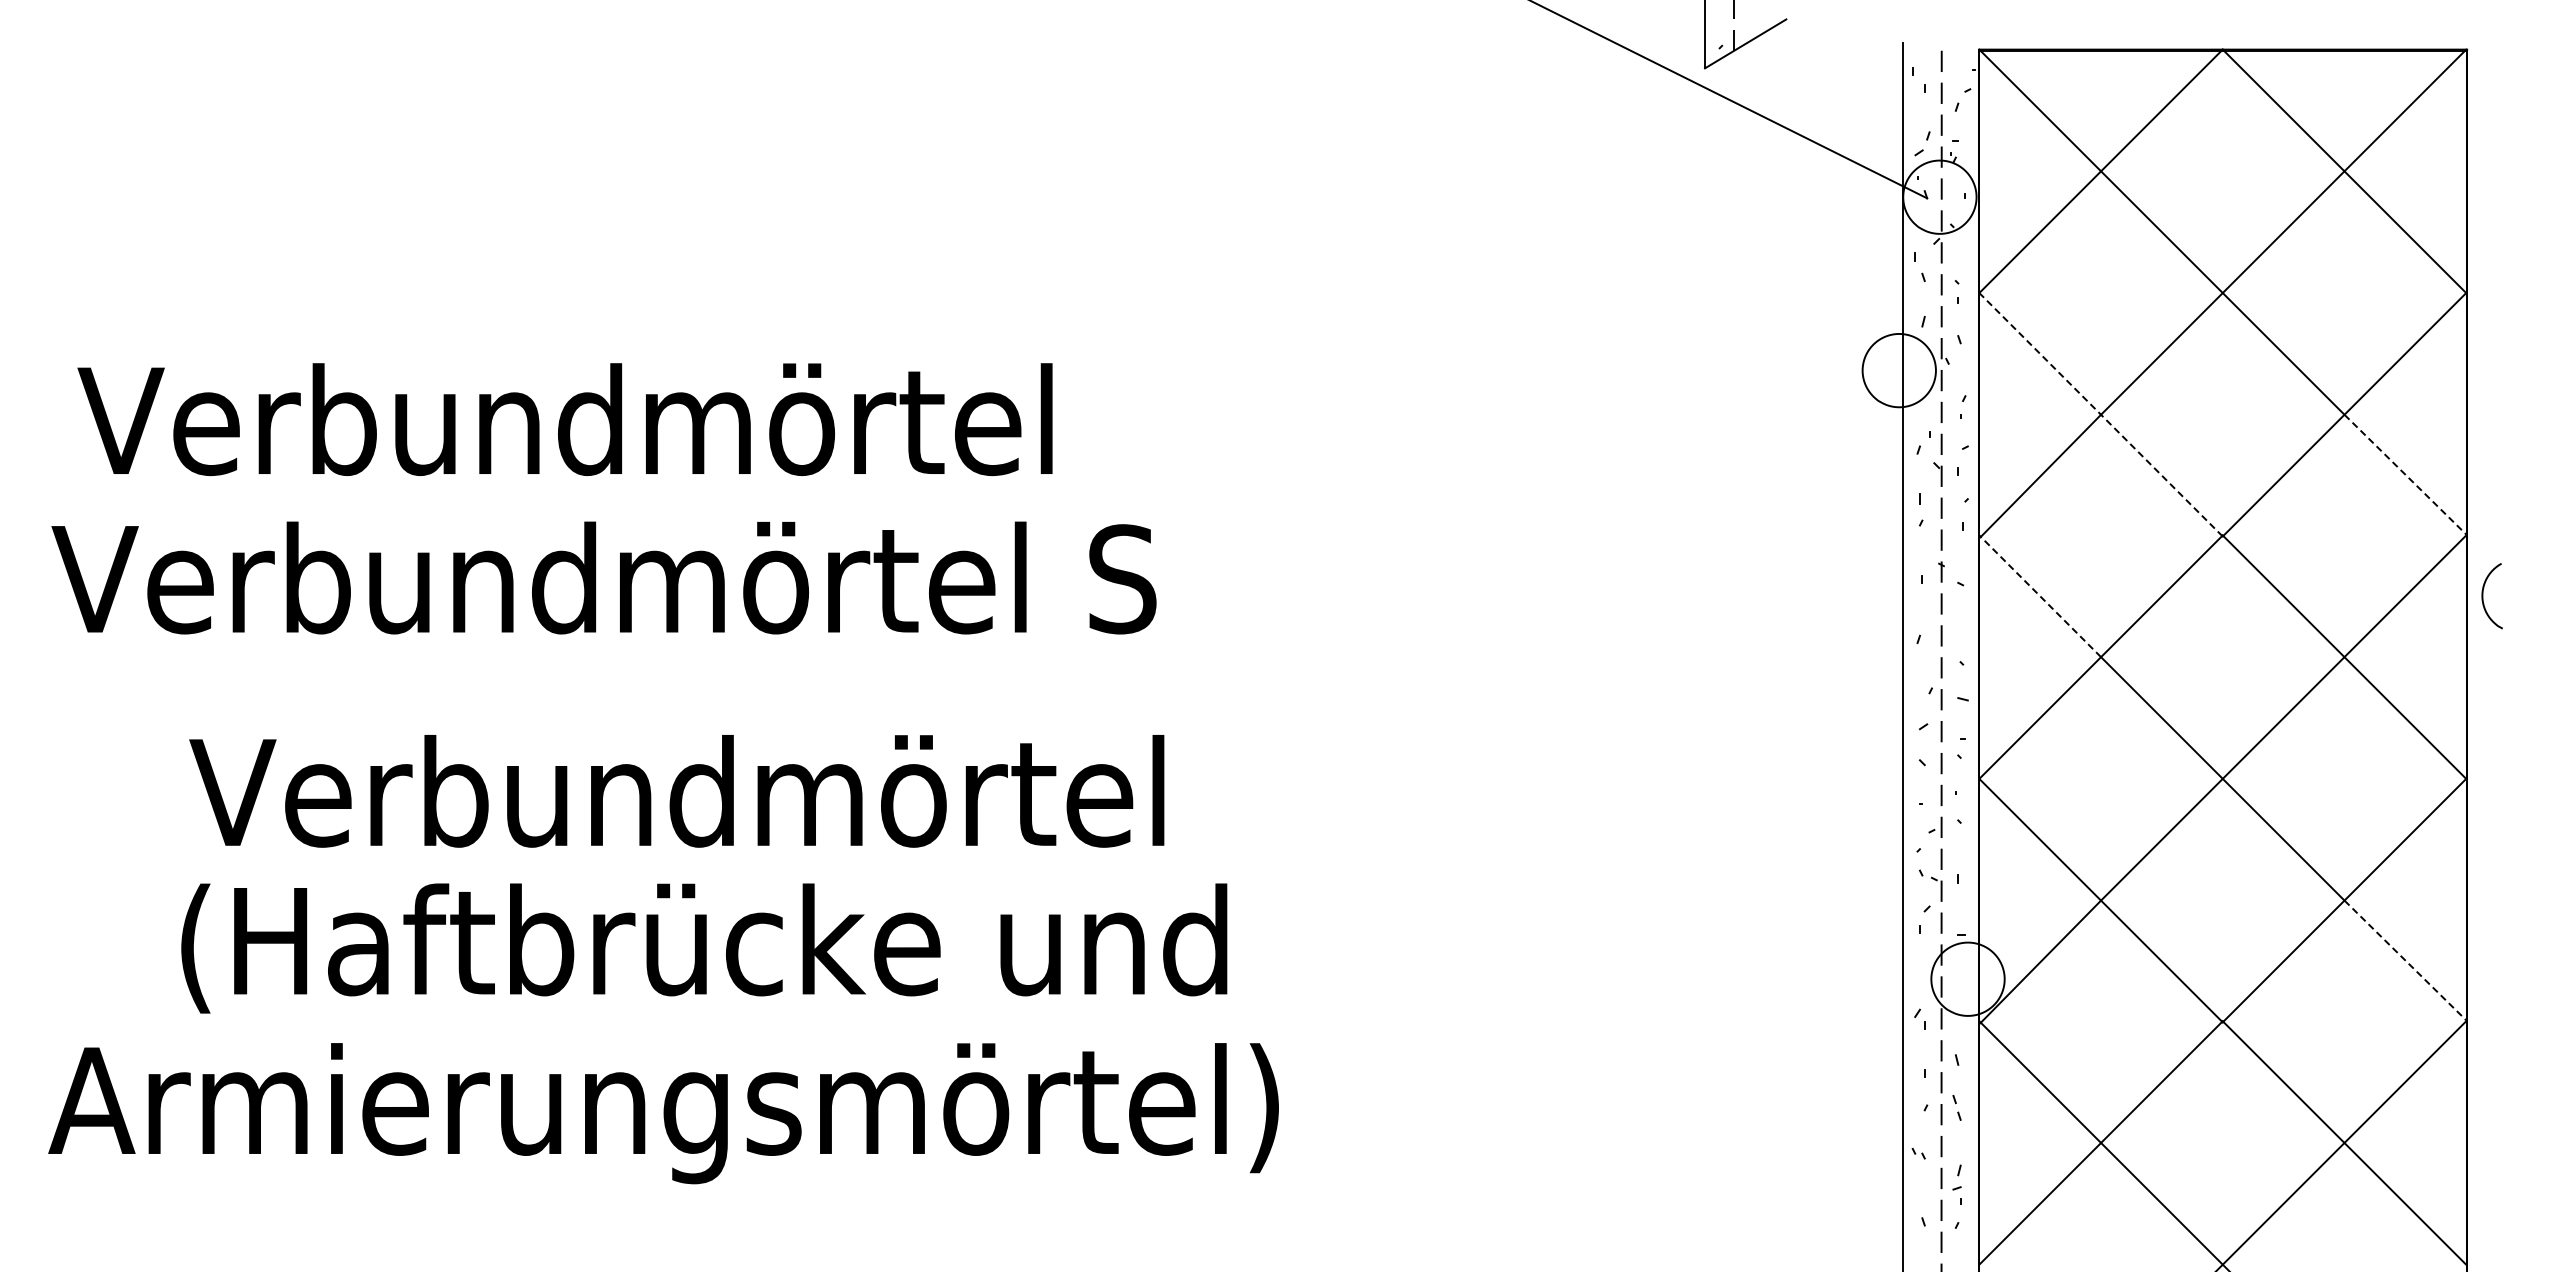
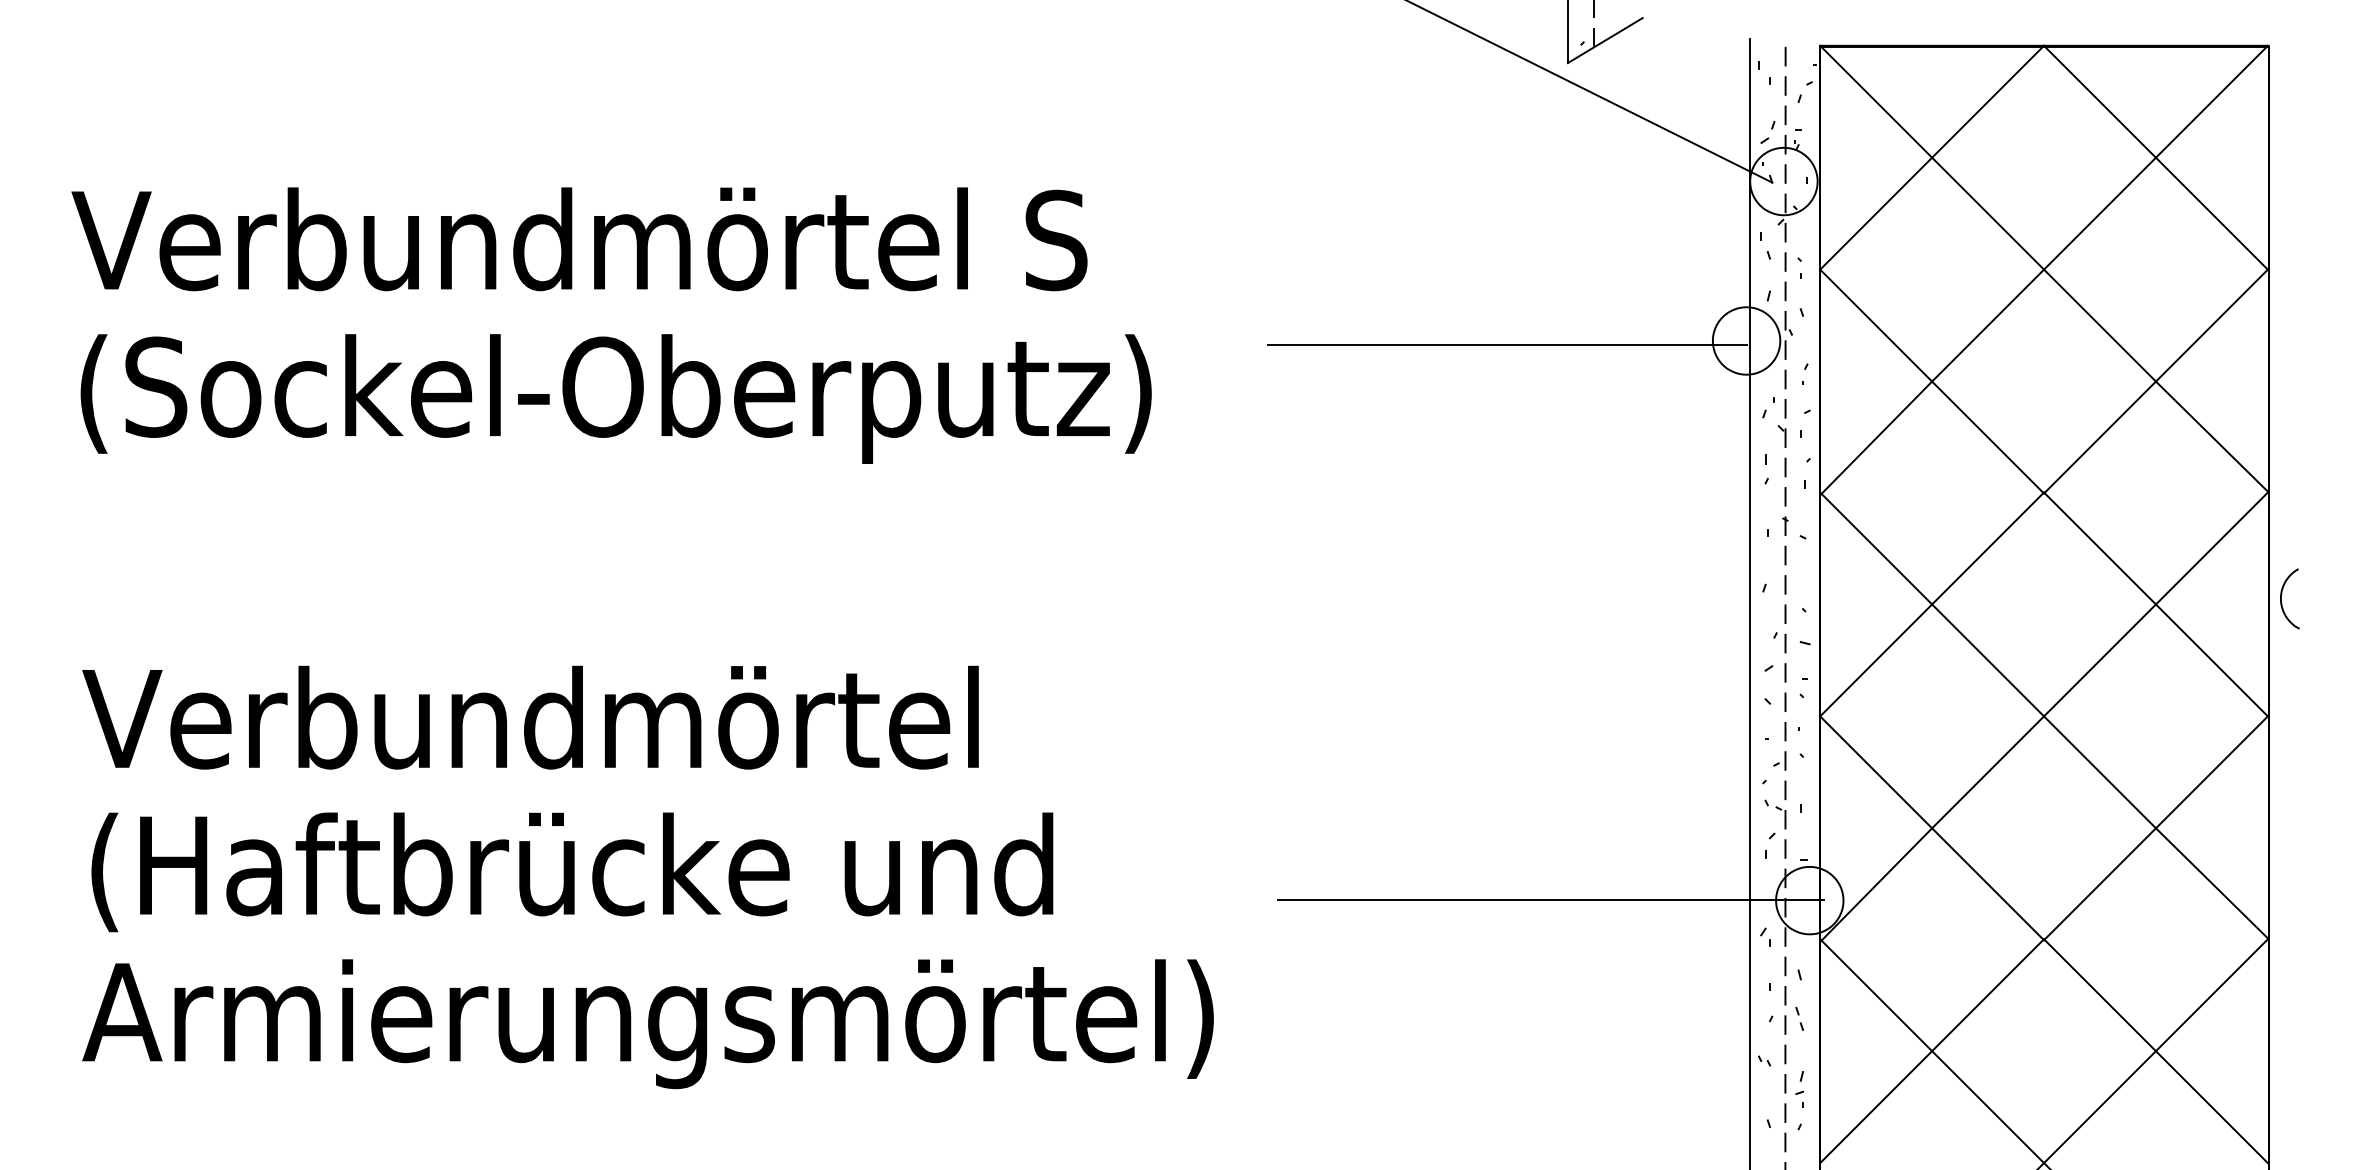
line: (1638, 375) -> (1506, 345), added
line: (2100, 414) -> (1931, 381), dashed -> solid
text: (664, 433) -> (611, 398), Verbundmörtel -> (Sockel-Oberputz)
line: (2406, 475) -> (2212, 437), dashed -> solid
text: (603, 577) -> (579, 238), moved
line: (2039, 595) -> (1875, 547), dashed -> solid
curve: (2483, 596) -> (2281, 599), moved
text: (676, 791) -> (530, 717), moved
text: (704, 948) -> (572, 872), moved
line: (2406, 961) -> (2212, 884), dashed -> solid
line: (1686, 978) -> (1550, 899), added
text: (663, 1113) -> (647, 1024), moved

